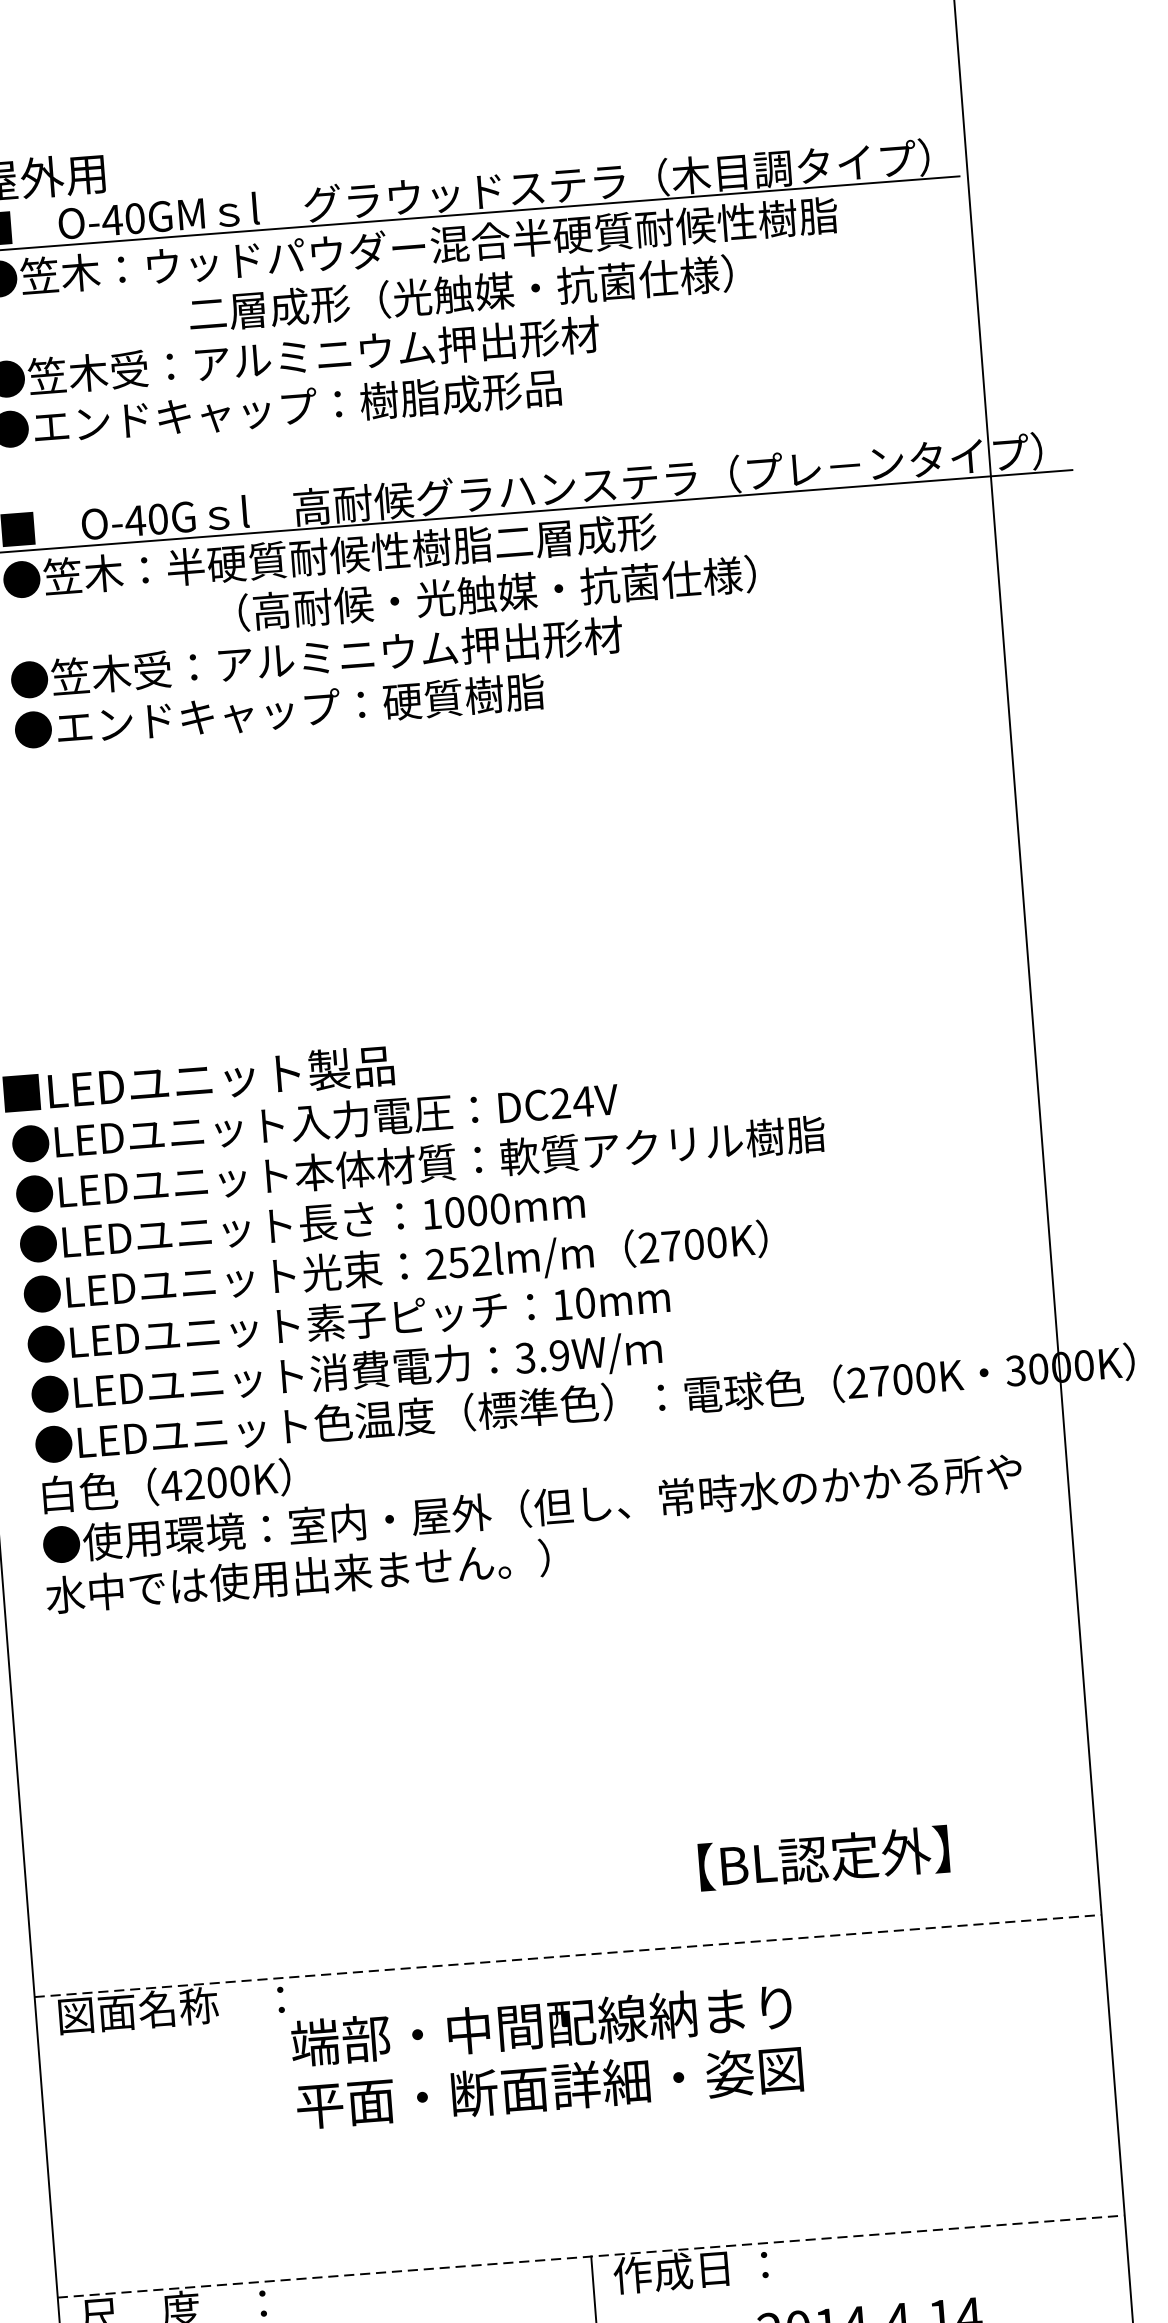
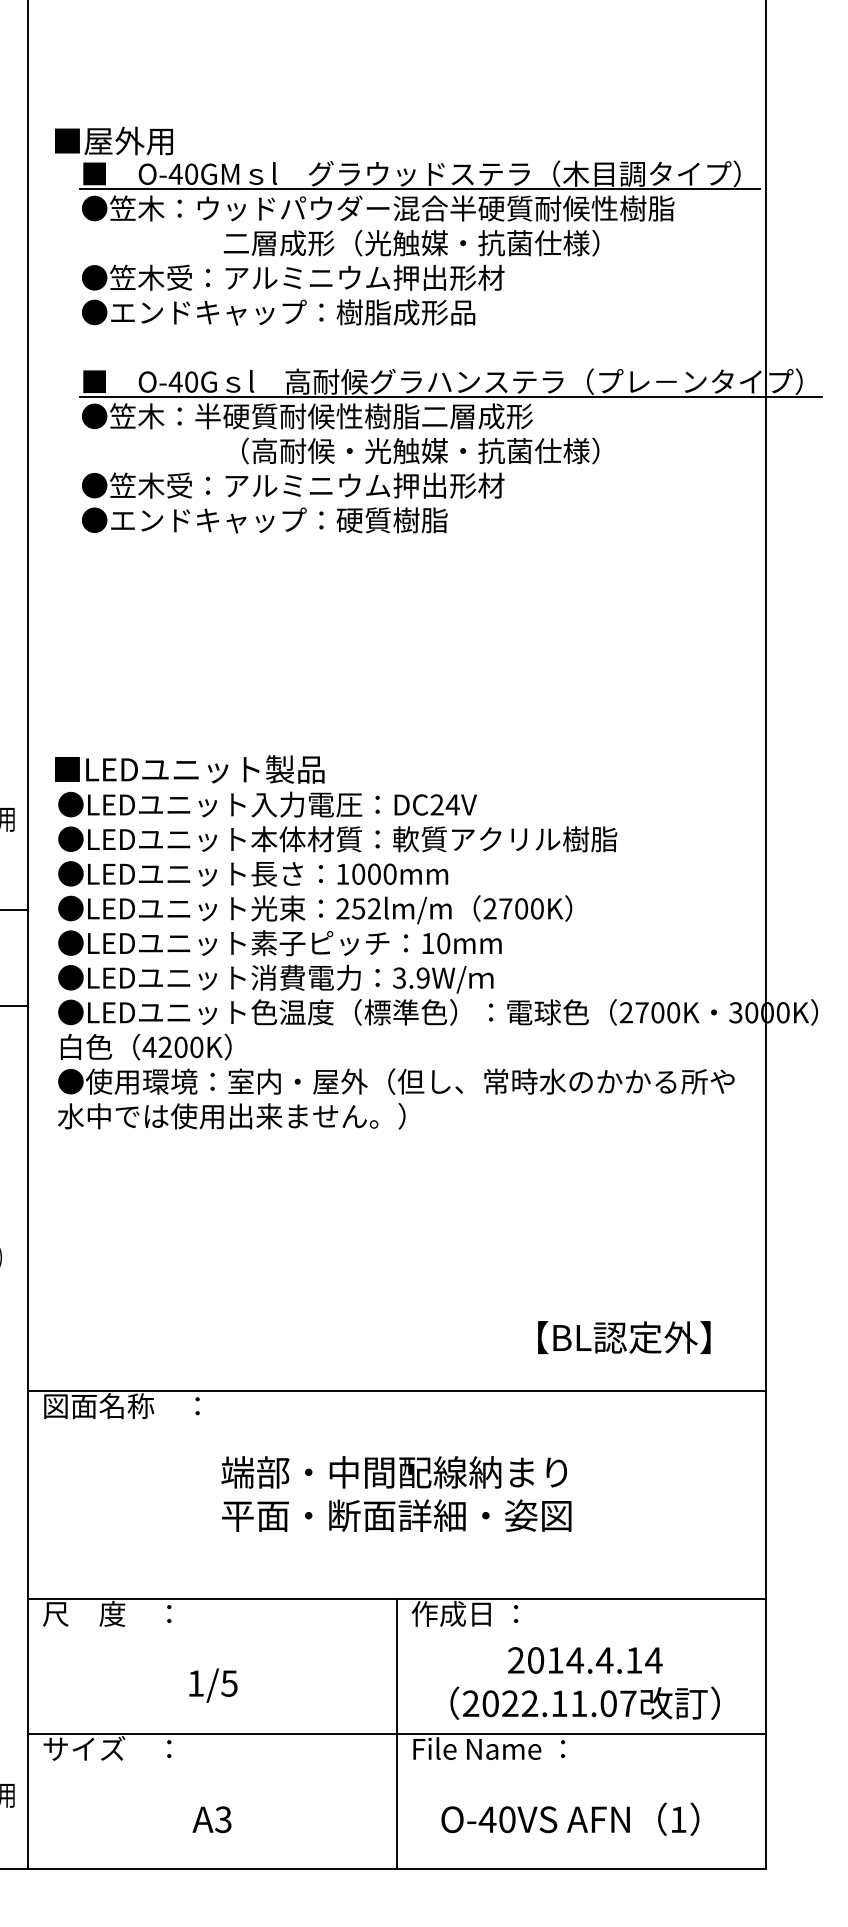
text: (824, 1858) -> (624, 1337), moved
line: (568, 1956) -> (397, 1391), dashed -> solid
text: (546, 2055) -> (396, 1493), moved
line: (591, 2257) -> (397, 1599), dashed -> solid

